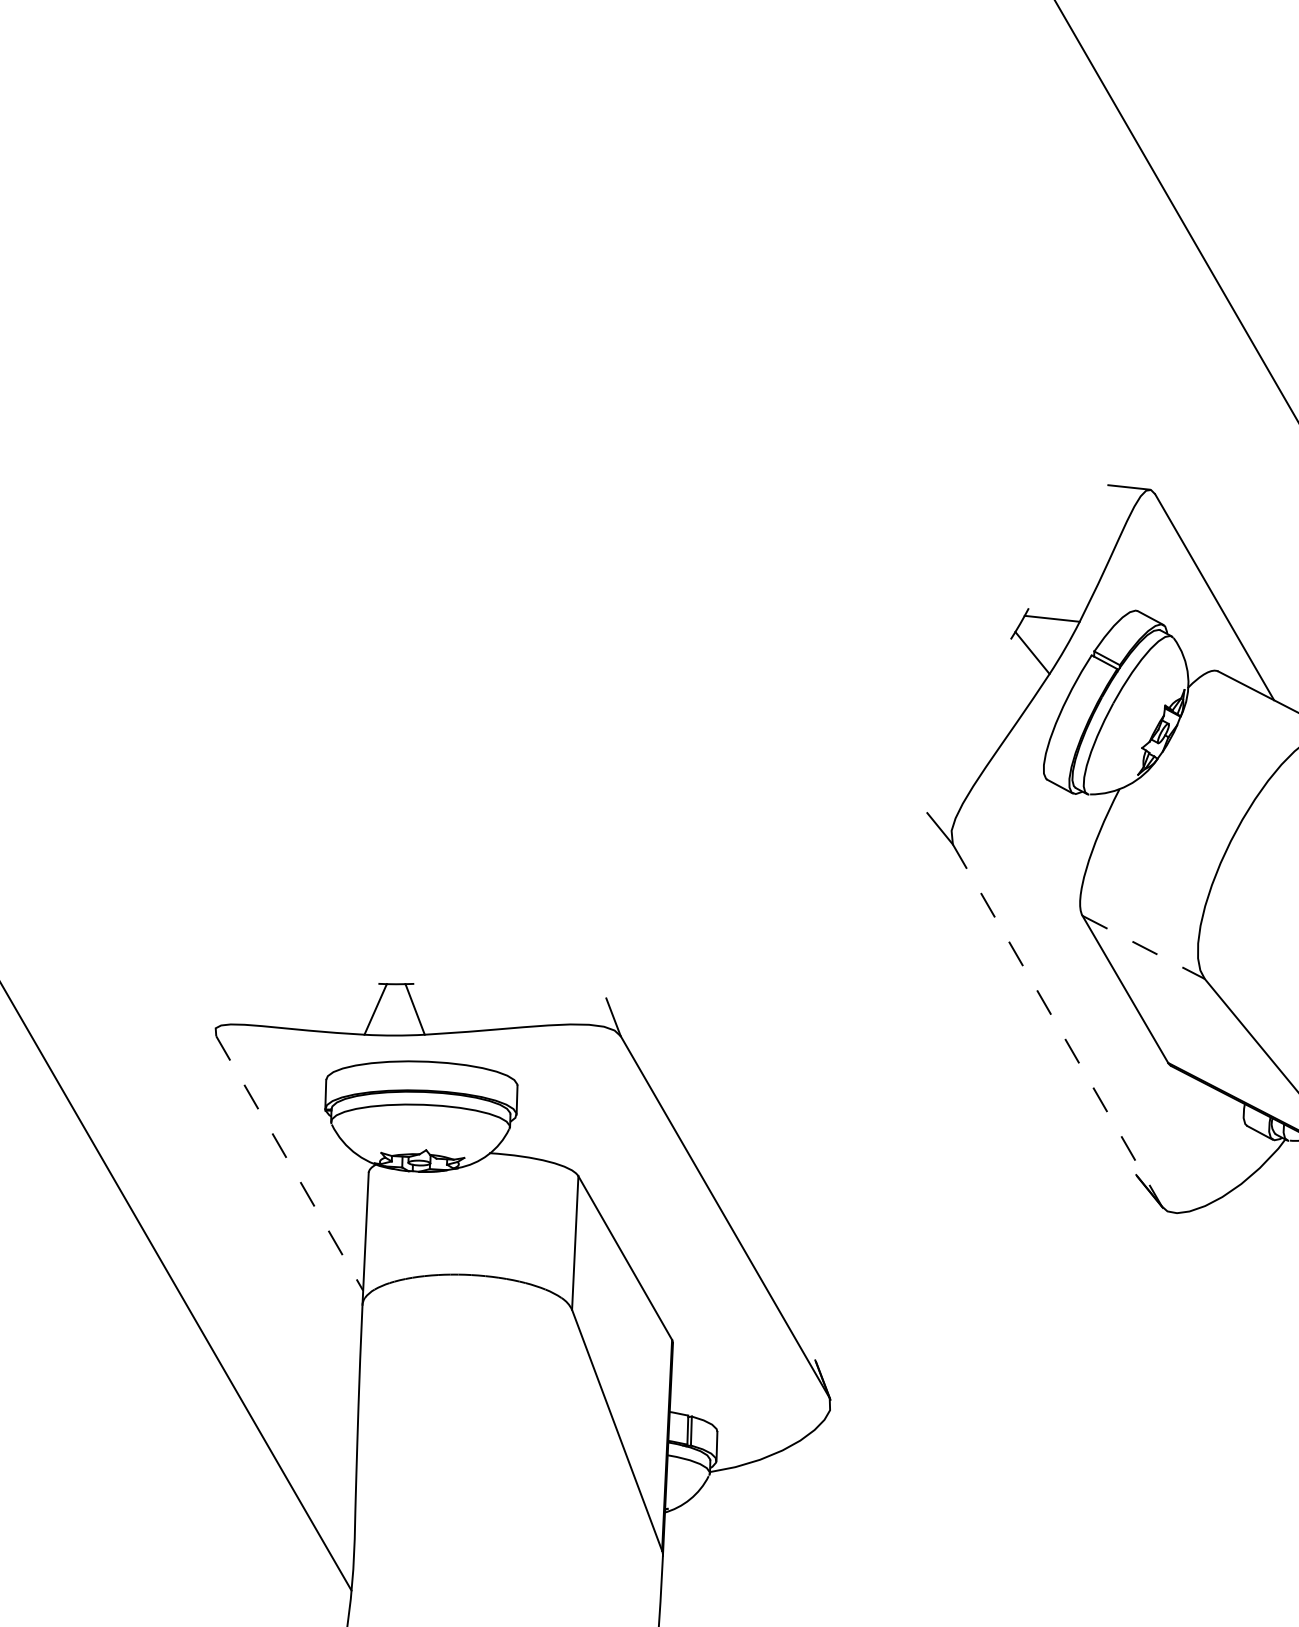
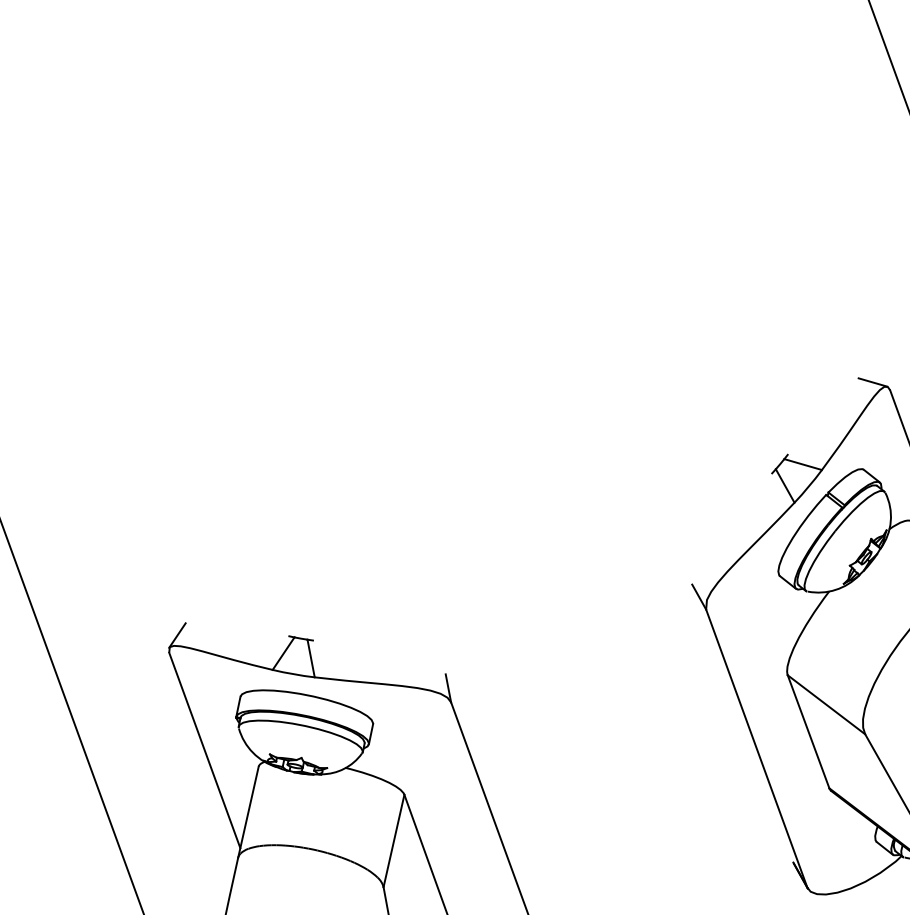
line: (1143, 947) -> (826, 704), dashed -> solid
line: (223, 1010) -> (177, 635), added
line: (1057, 1025) -> (756, 748), dashed -> solid
line: (289, 1163) -> (204, 750), dashed -> solid

